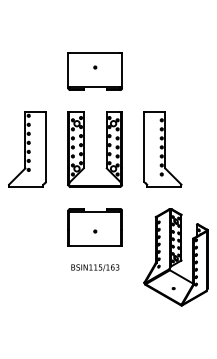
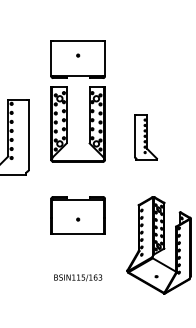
part: (84, 149) -> (67, 124), moved
part: (162, 149) -> (145, 137), size x0.6
text: (95, 267) -> (78, 277), moved

